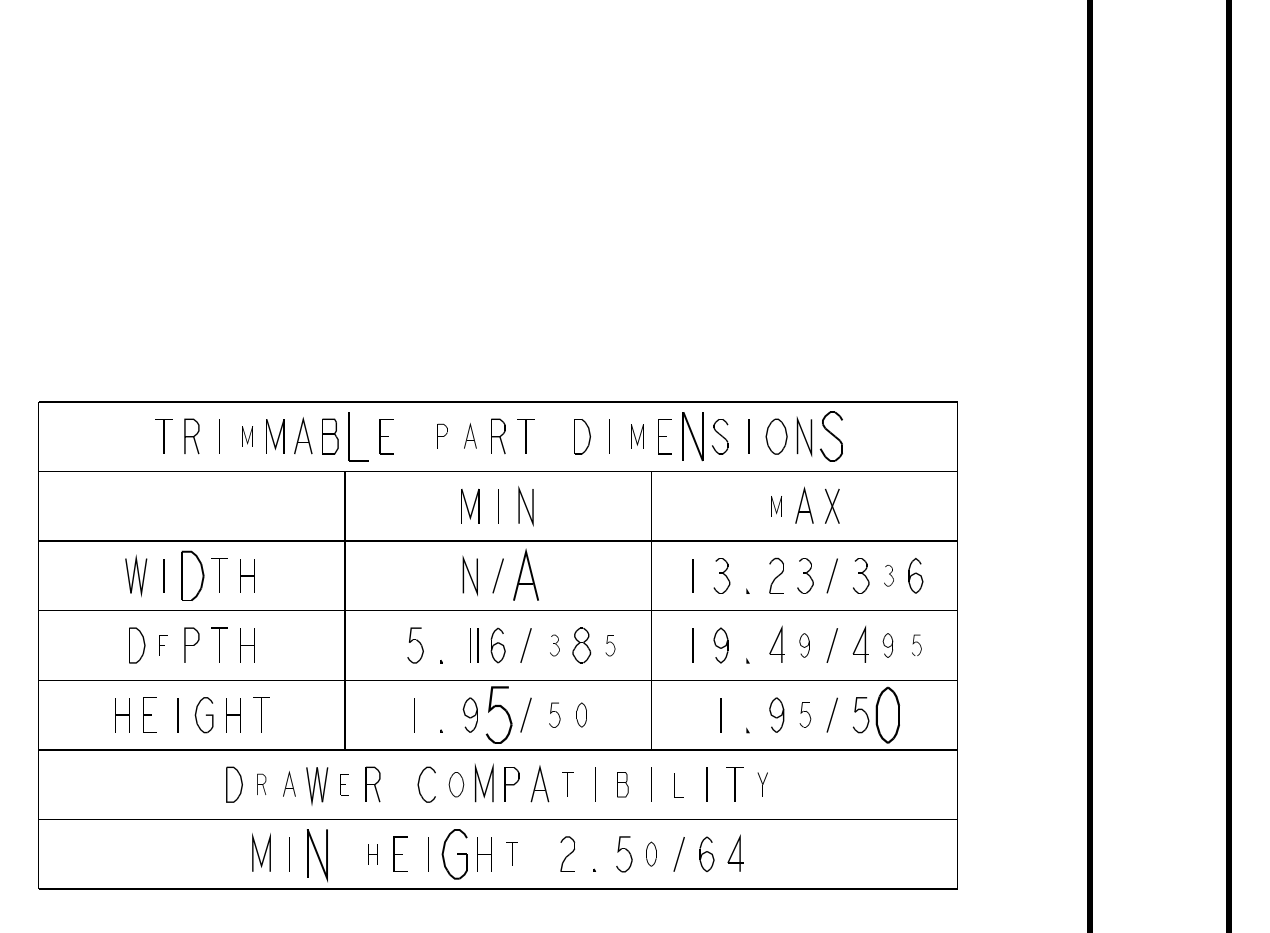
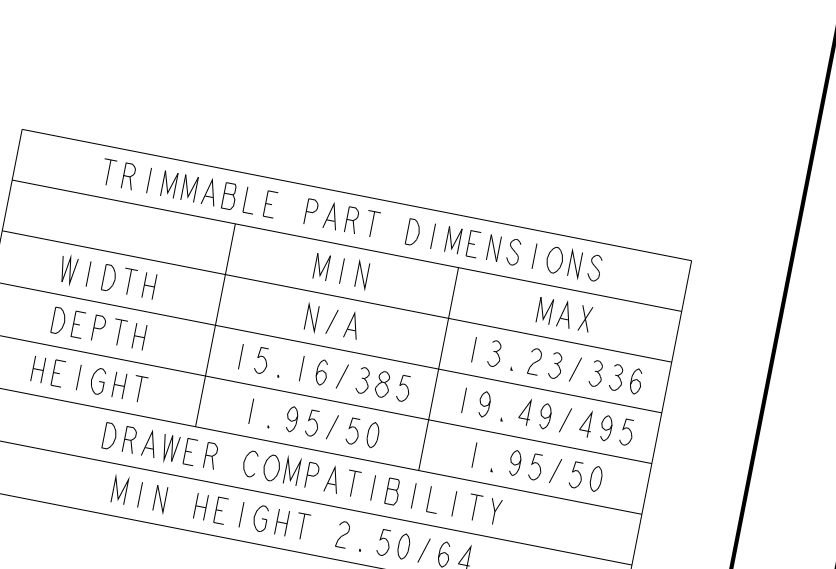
part: (442, 435) -> (311, 211), size x1.43
part: (470, 435) -> (331, 215), size x1.43
part: (247, 436) -> (169, 184), size x1.67
part: (358, 436) -> (250, 200), size x0.71
part: (637, 436) -> (453, 240), size x1.43
part: (692, 436) -> (493, 248), size x0.71
part: (831, 436) -> (594, 267), size x0.71
part: (776, 506) -> (544, 311), size x1.67
part: (525, 574) -> (352, 324), size x0.71
part: (192, 575) -> (109, 277), size x0.71
part: (888, 575) -> (616, 377), size x1.67
part: (163, 645) -> (78, 324), size x1.67
line: (477, 645) -> (240, 356), moved
part: (554, 645) -> (363, 380), size x1.67
part: (610, 645) -> (403, 388), size x1.67
part: (804, 645) -> (545, 416), size x1.43
part: (887, 645) -> (605, 428), size x1.43
part: (916, 645) -> (626, 432), size x1.67
part: (498, 714) -> (312, 422), size x0.62
part: (581, 714) -> (372, 434), size x1.43
part: (805, 714) -> (536, 466), size x1.43
part: (887, 714) -> (595, 478), size x0.62
part: (554, 715) -> (353, 431), size x1.43
part: (289, 783) -> (150, 443), size x1.43
part: (261, 784) -> (129, 439), size x1.67
part: (344, 784) -> (190, 451), size x1.67
part: (456, 784) -> (271, 467), size x1.43
part: (567, 784) -> (352, 483), size x1.43
part: (622, 784) -> (392, 491), size x1.43
part: (678, 784) -> (433, 499), size x1.43
part: (762, 784) -> (494, 511), size x1.43
part: (511, 853) -> (302, 525), size x1.43
part: (651, 853) -> (404, 545), size x1.43
part: (372, 854) -> (200, 506), size x1.67
part: (454, 854) -> (260, 518), size x0.71
part: (316, 855) -> (159, 499), size x0.71

